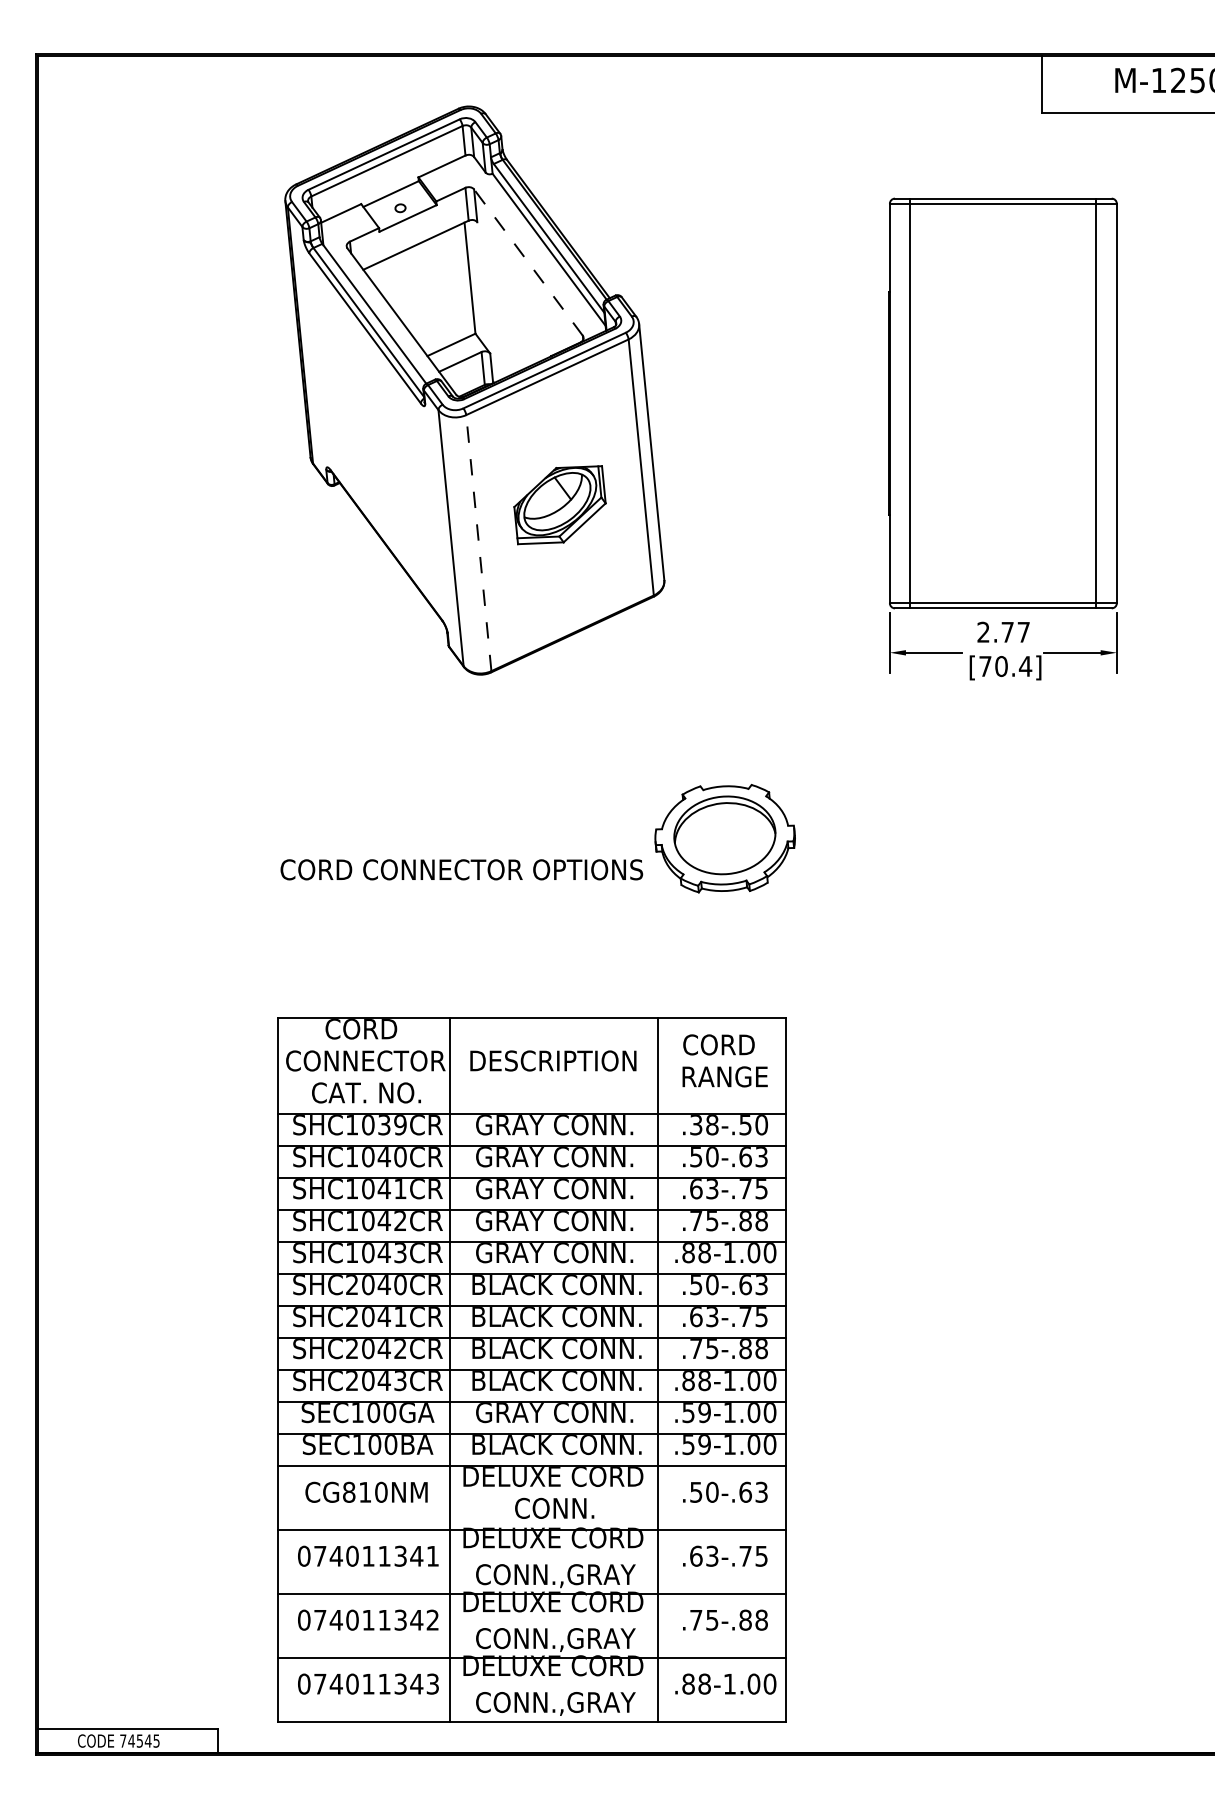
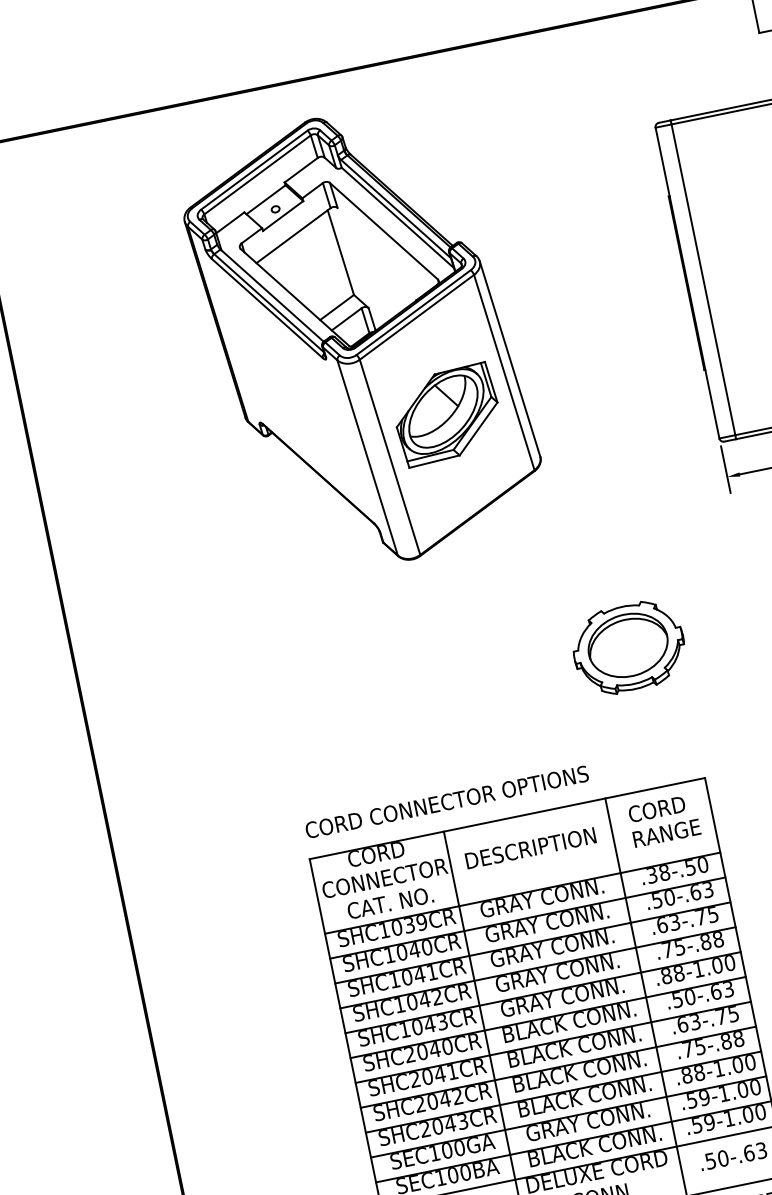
line: (528, 262) -> (383, 231), dashed -> solid
part: (559, 504) -> (446, 414), size x1.43
line: (478, 543) -> (389, 457), dashed -> solid
text: (461, 869) -> (446, 801), moved

